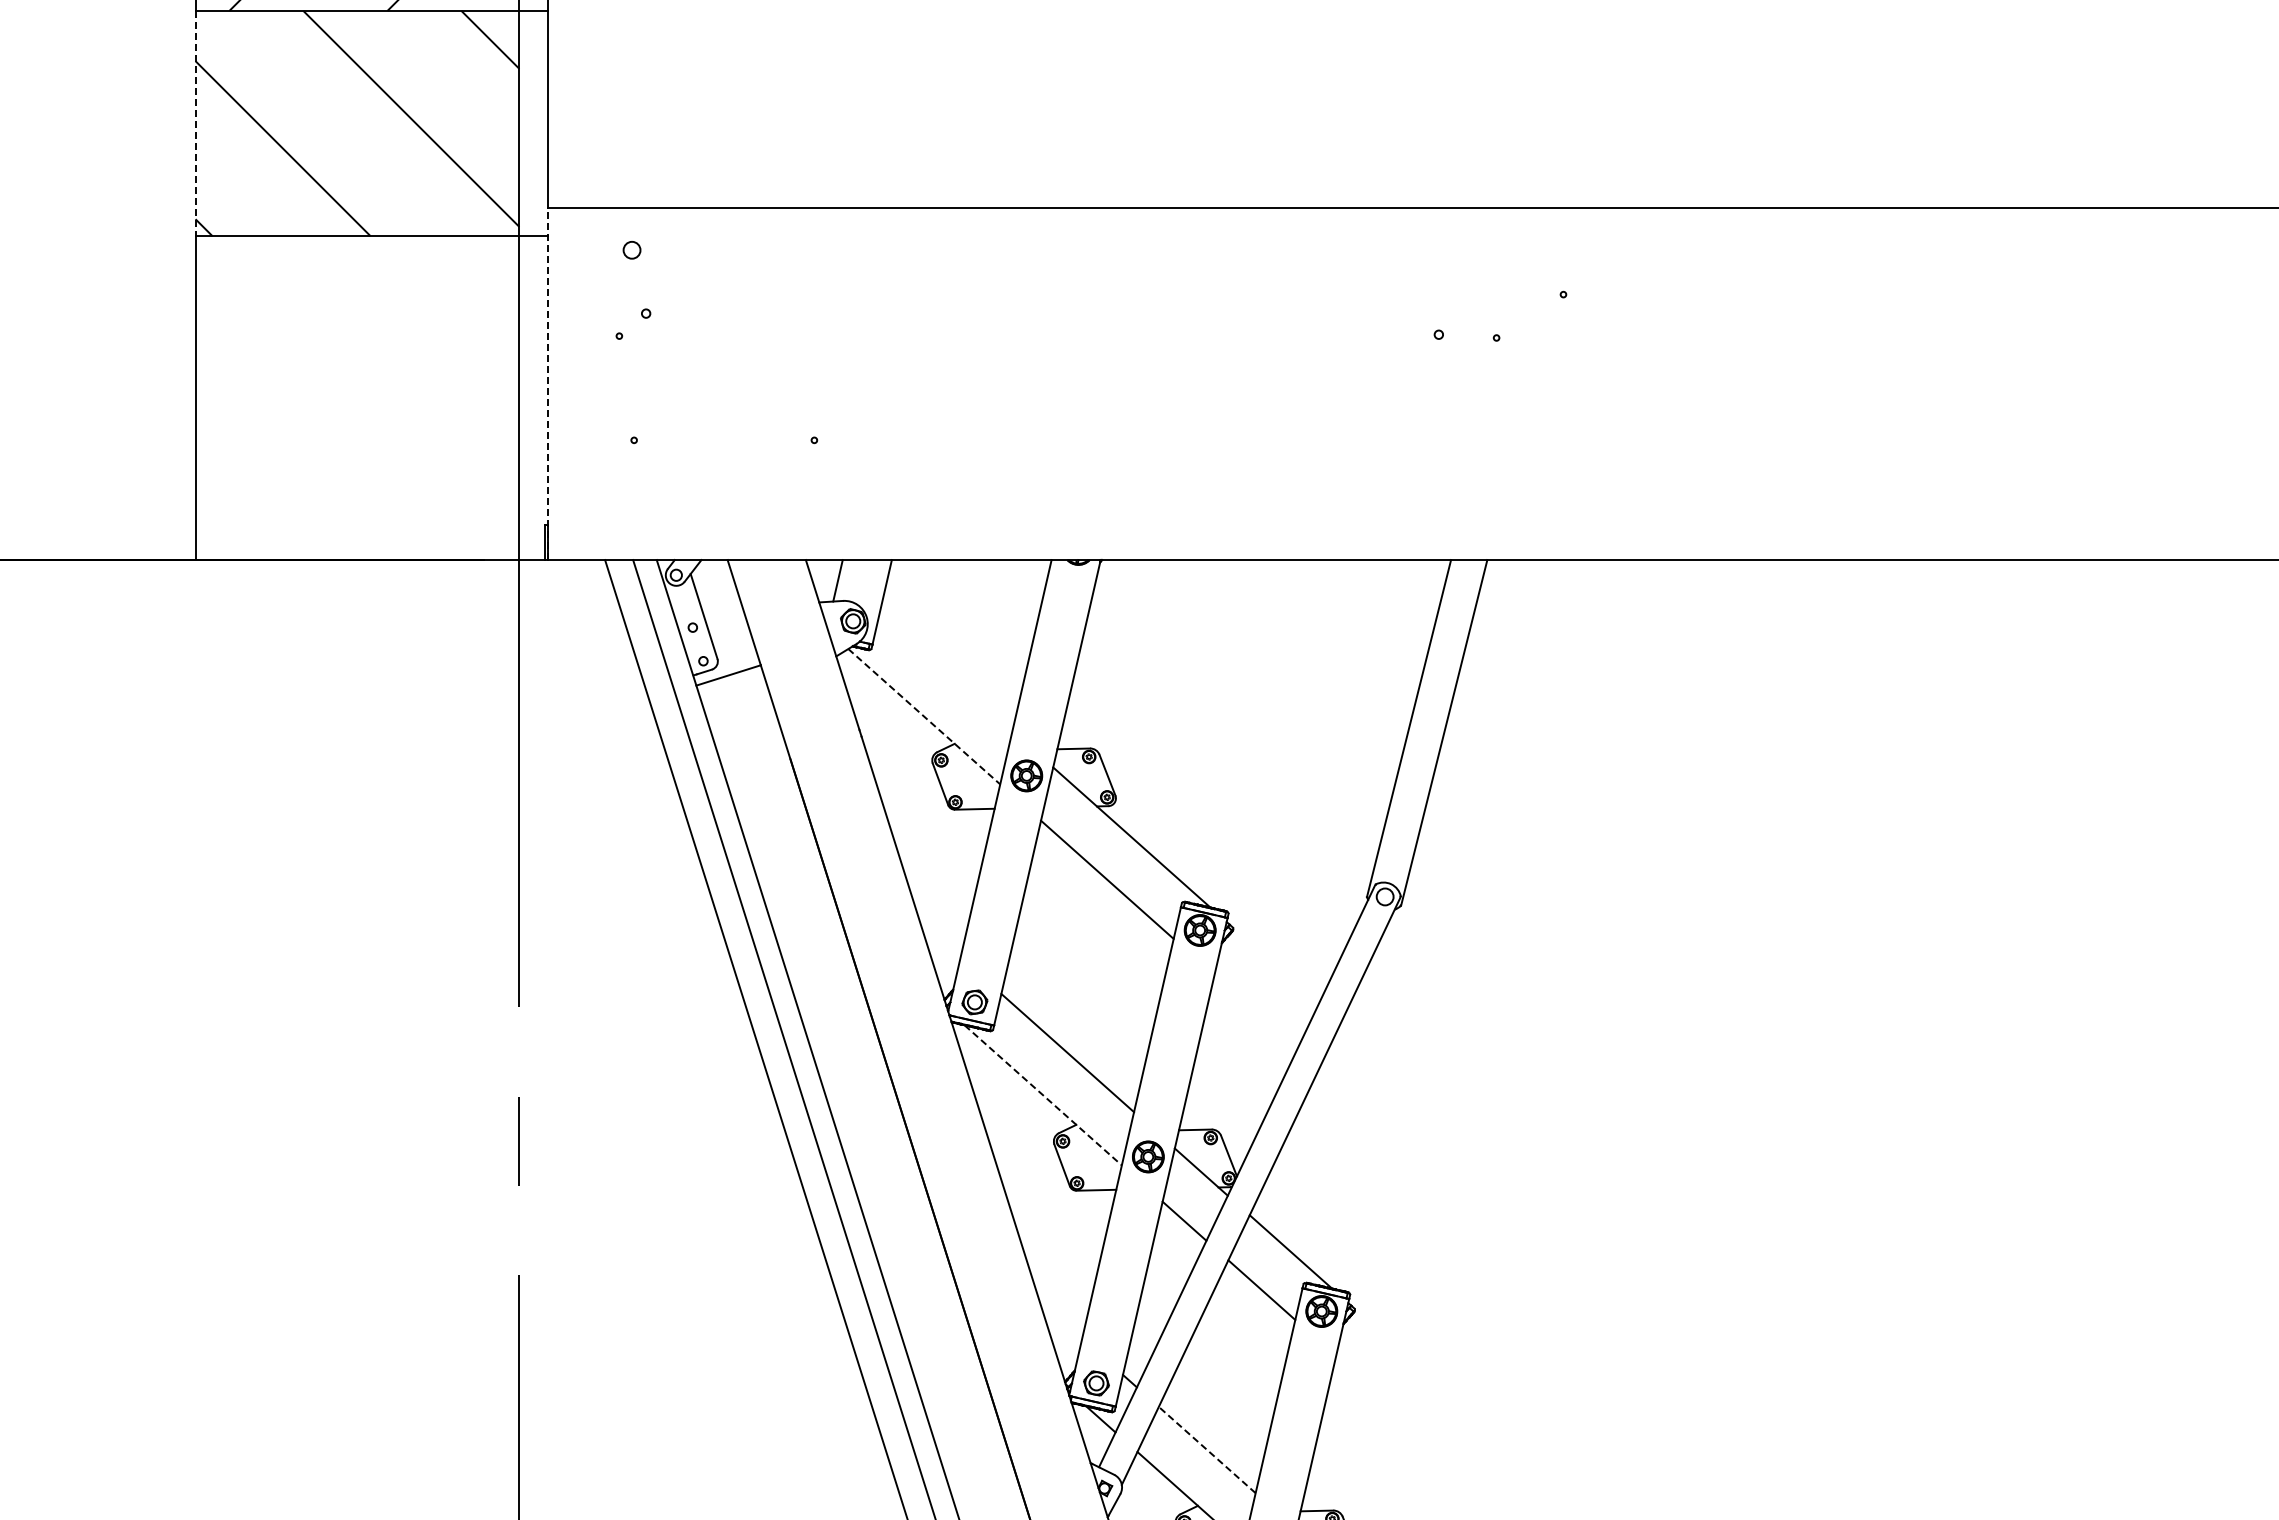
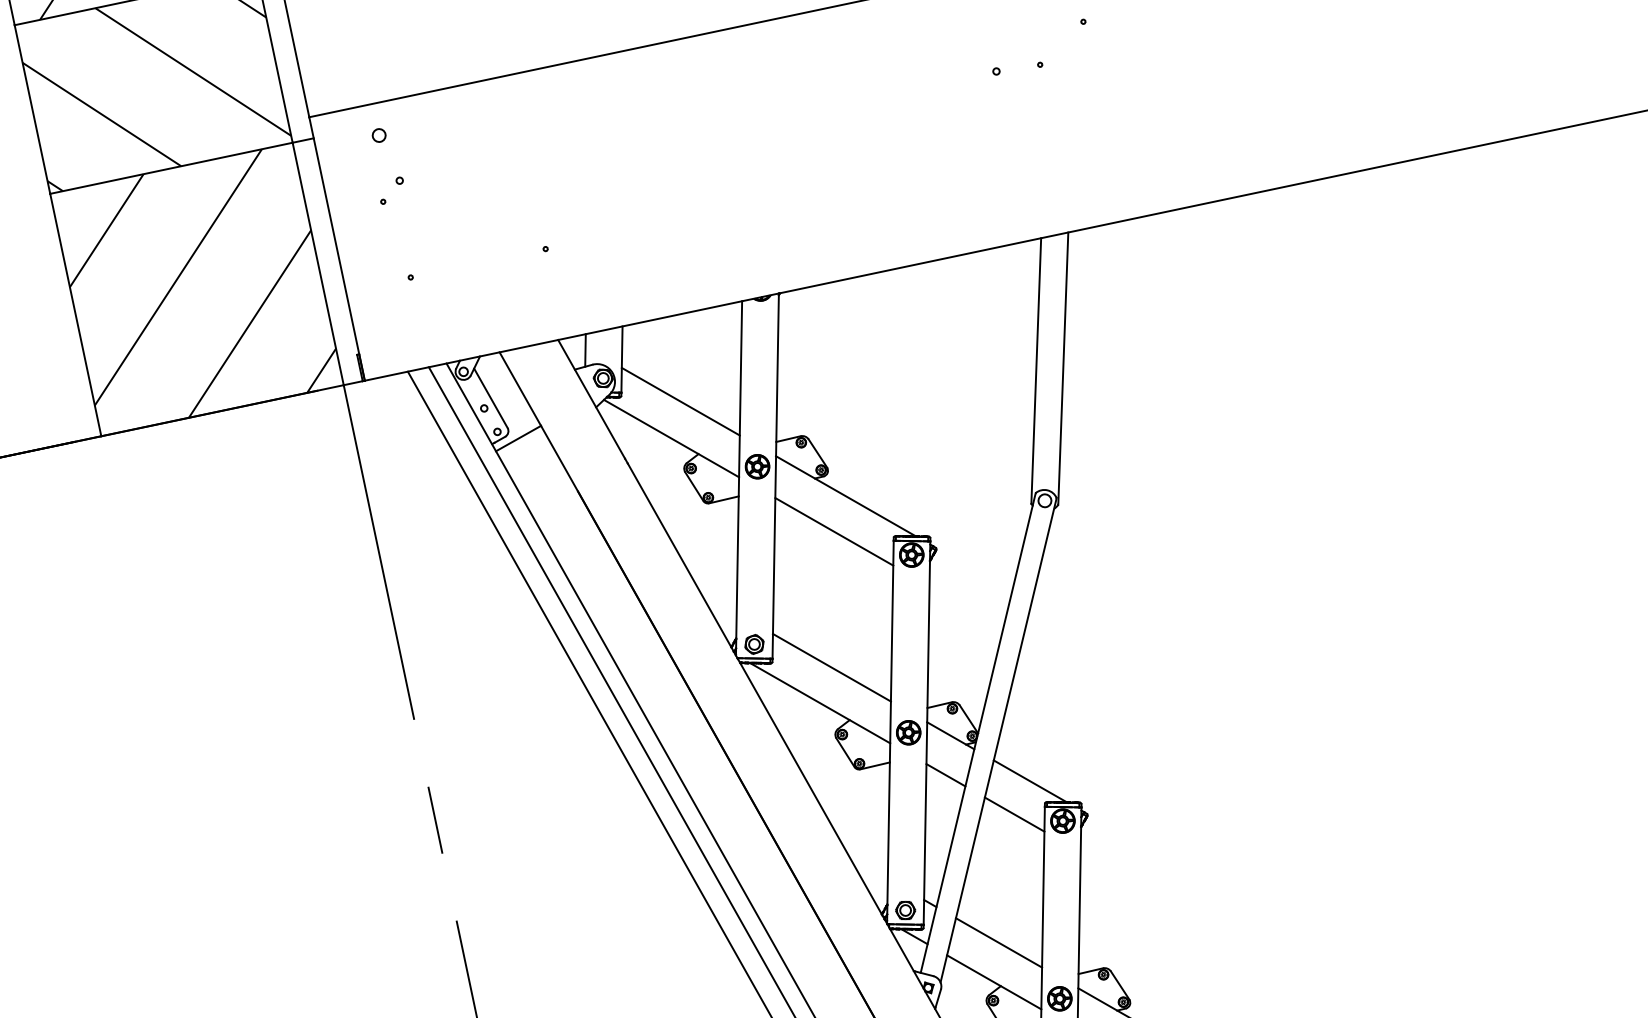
line: (195, 123) -> (32, 109), dashed -> solid
line: (547, 383) -> (336, 248), dashed -> solid
hatch: (357, 398) -> (197, 289), added
line: (945, 671) -> (680, 401), added
line: (924, 716) -> (671, 438), dashed -> solid
line: (1043, 1095) -> (820, 703), dashed -> solid
line: (1207, 1450) -> (999, 943), dashed -> solid

